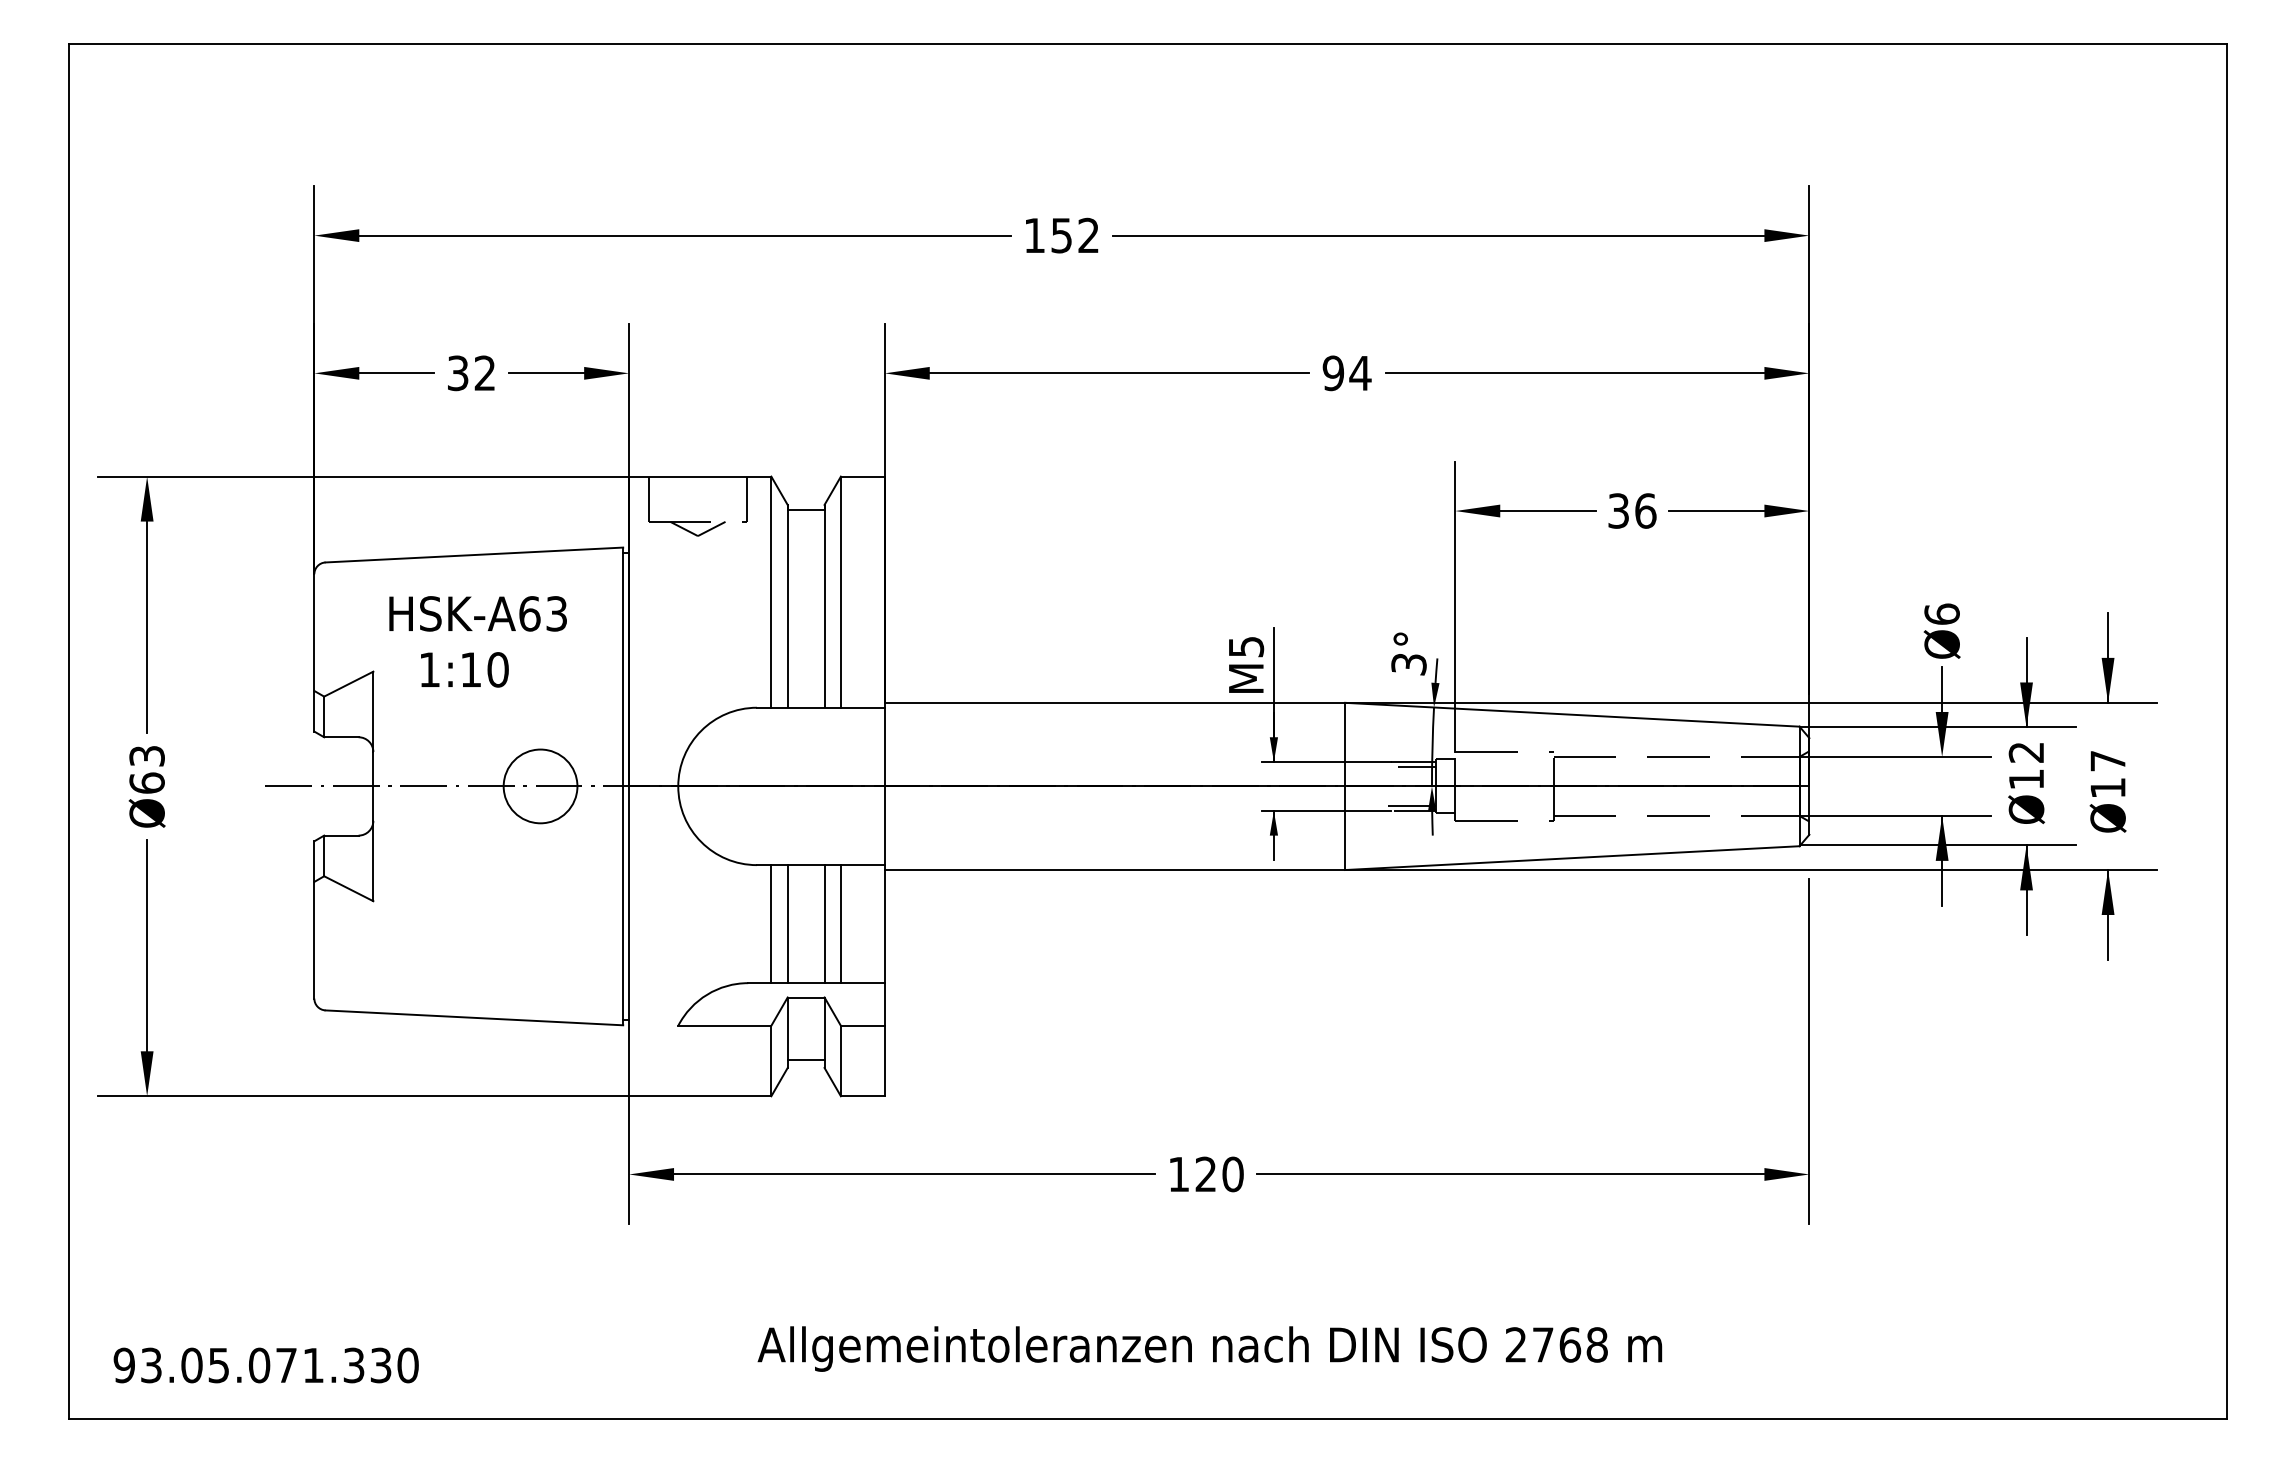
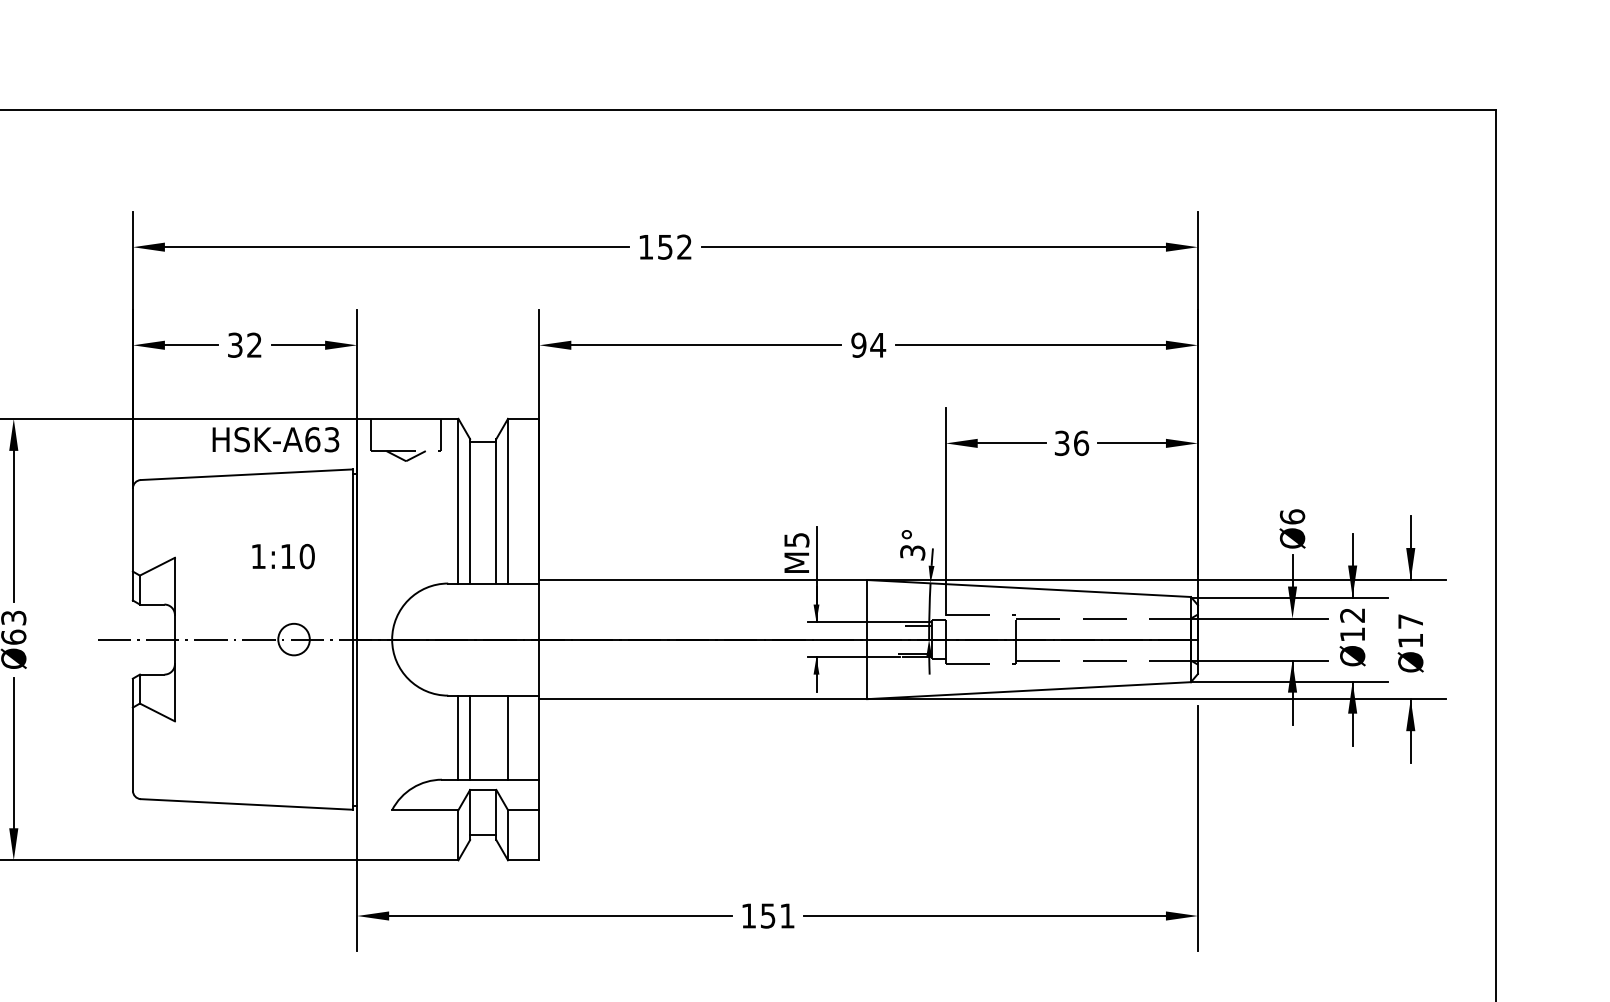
text: (477, 613) -> (275, 439), moved
text: (464, 669) -> (283, 556), moved
circle: (540, 786) -> (294, 639), size x0.6
line: (824, 924) -> (496, 737), removed
text: (1219, 1174) -> (777, 916), 120 -> 151

